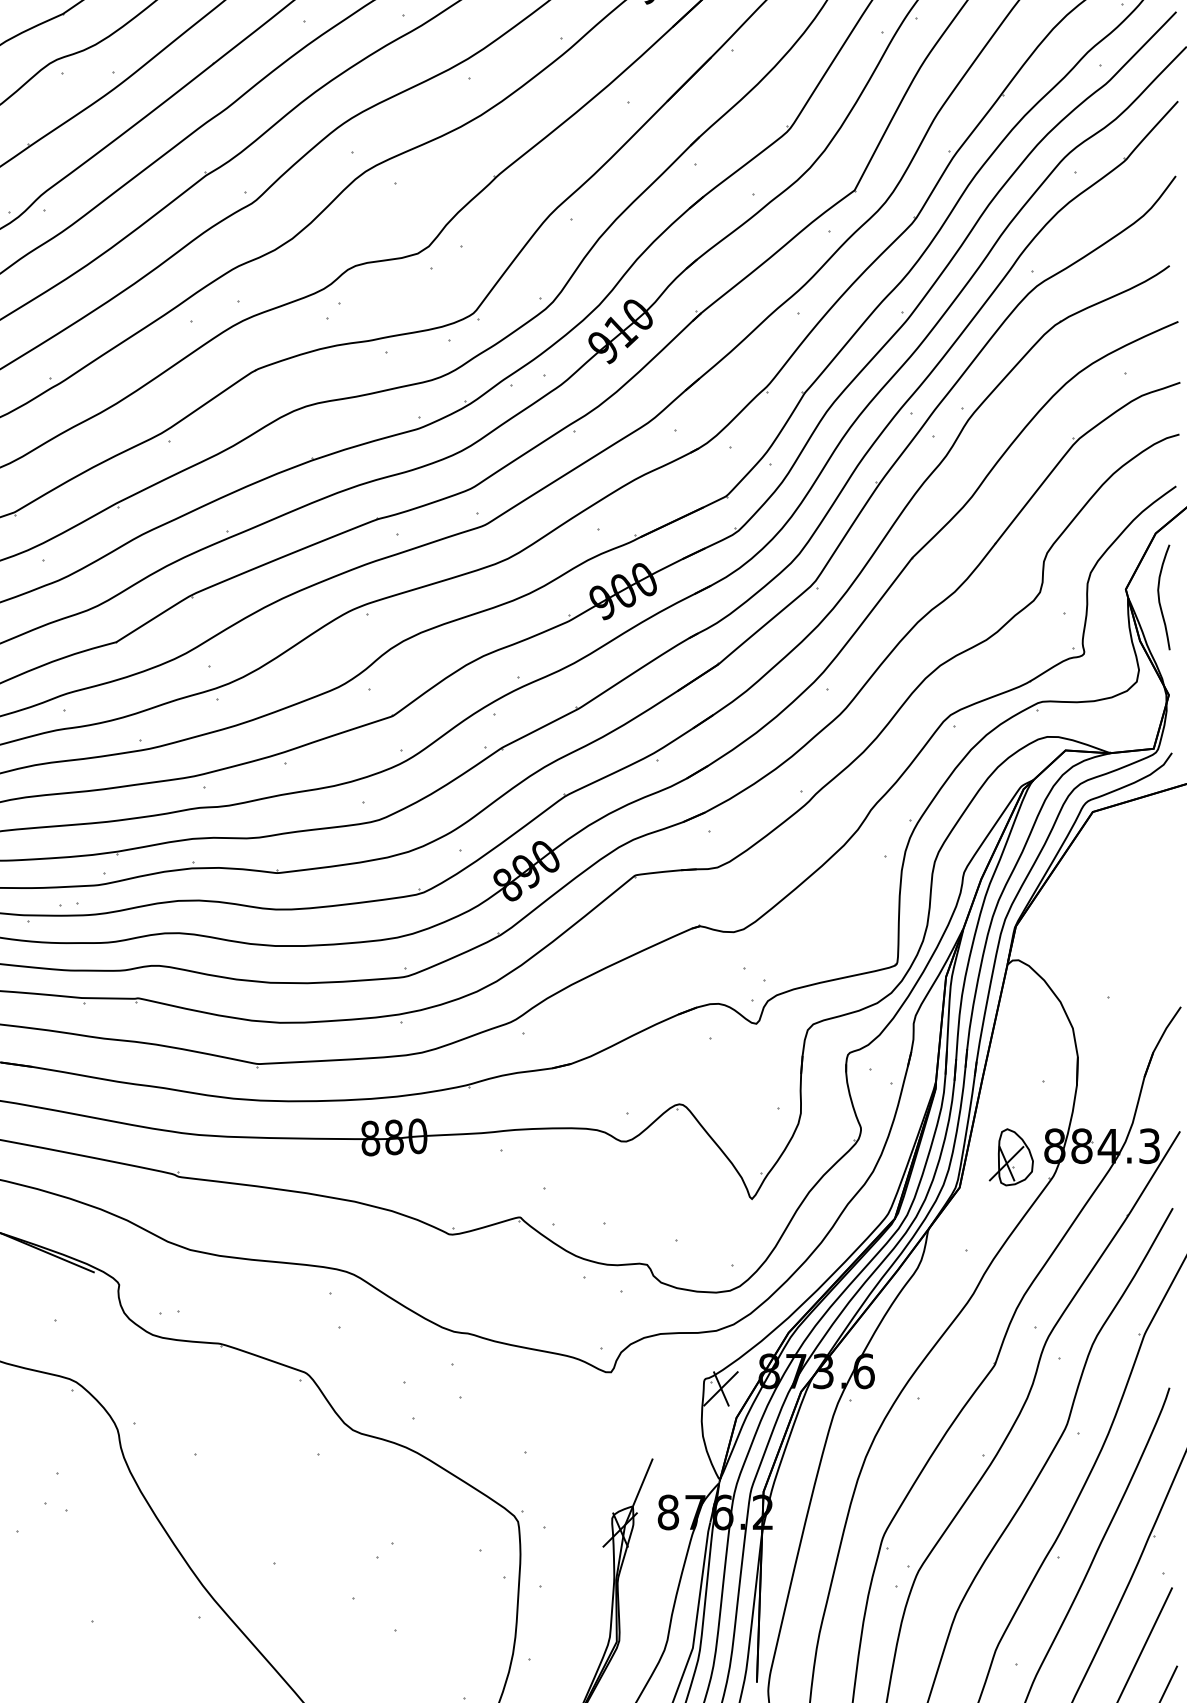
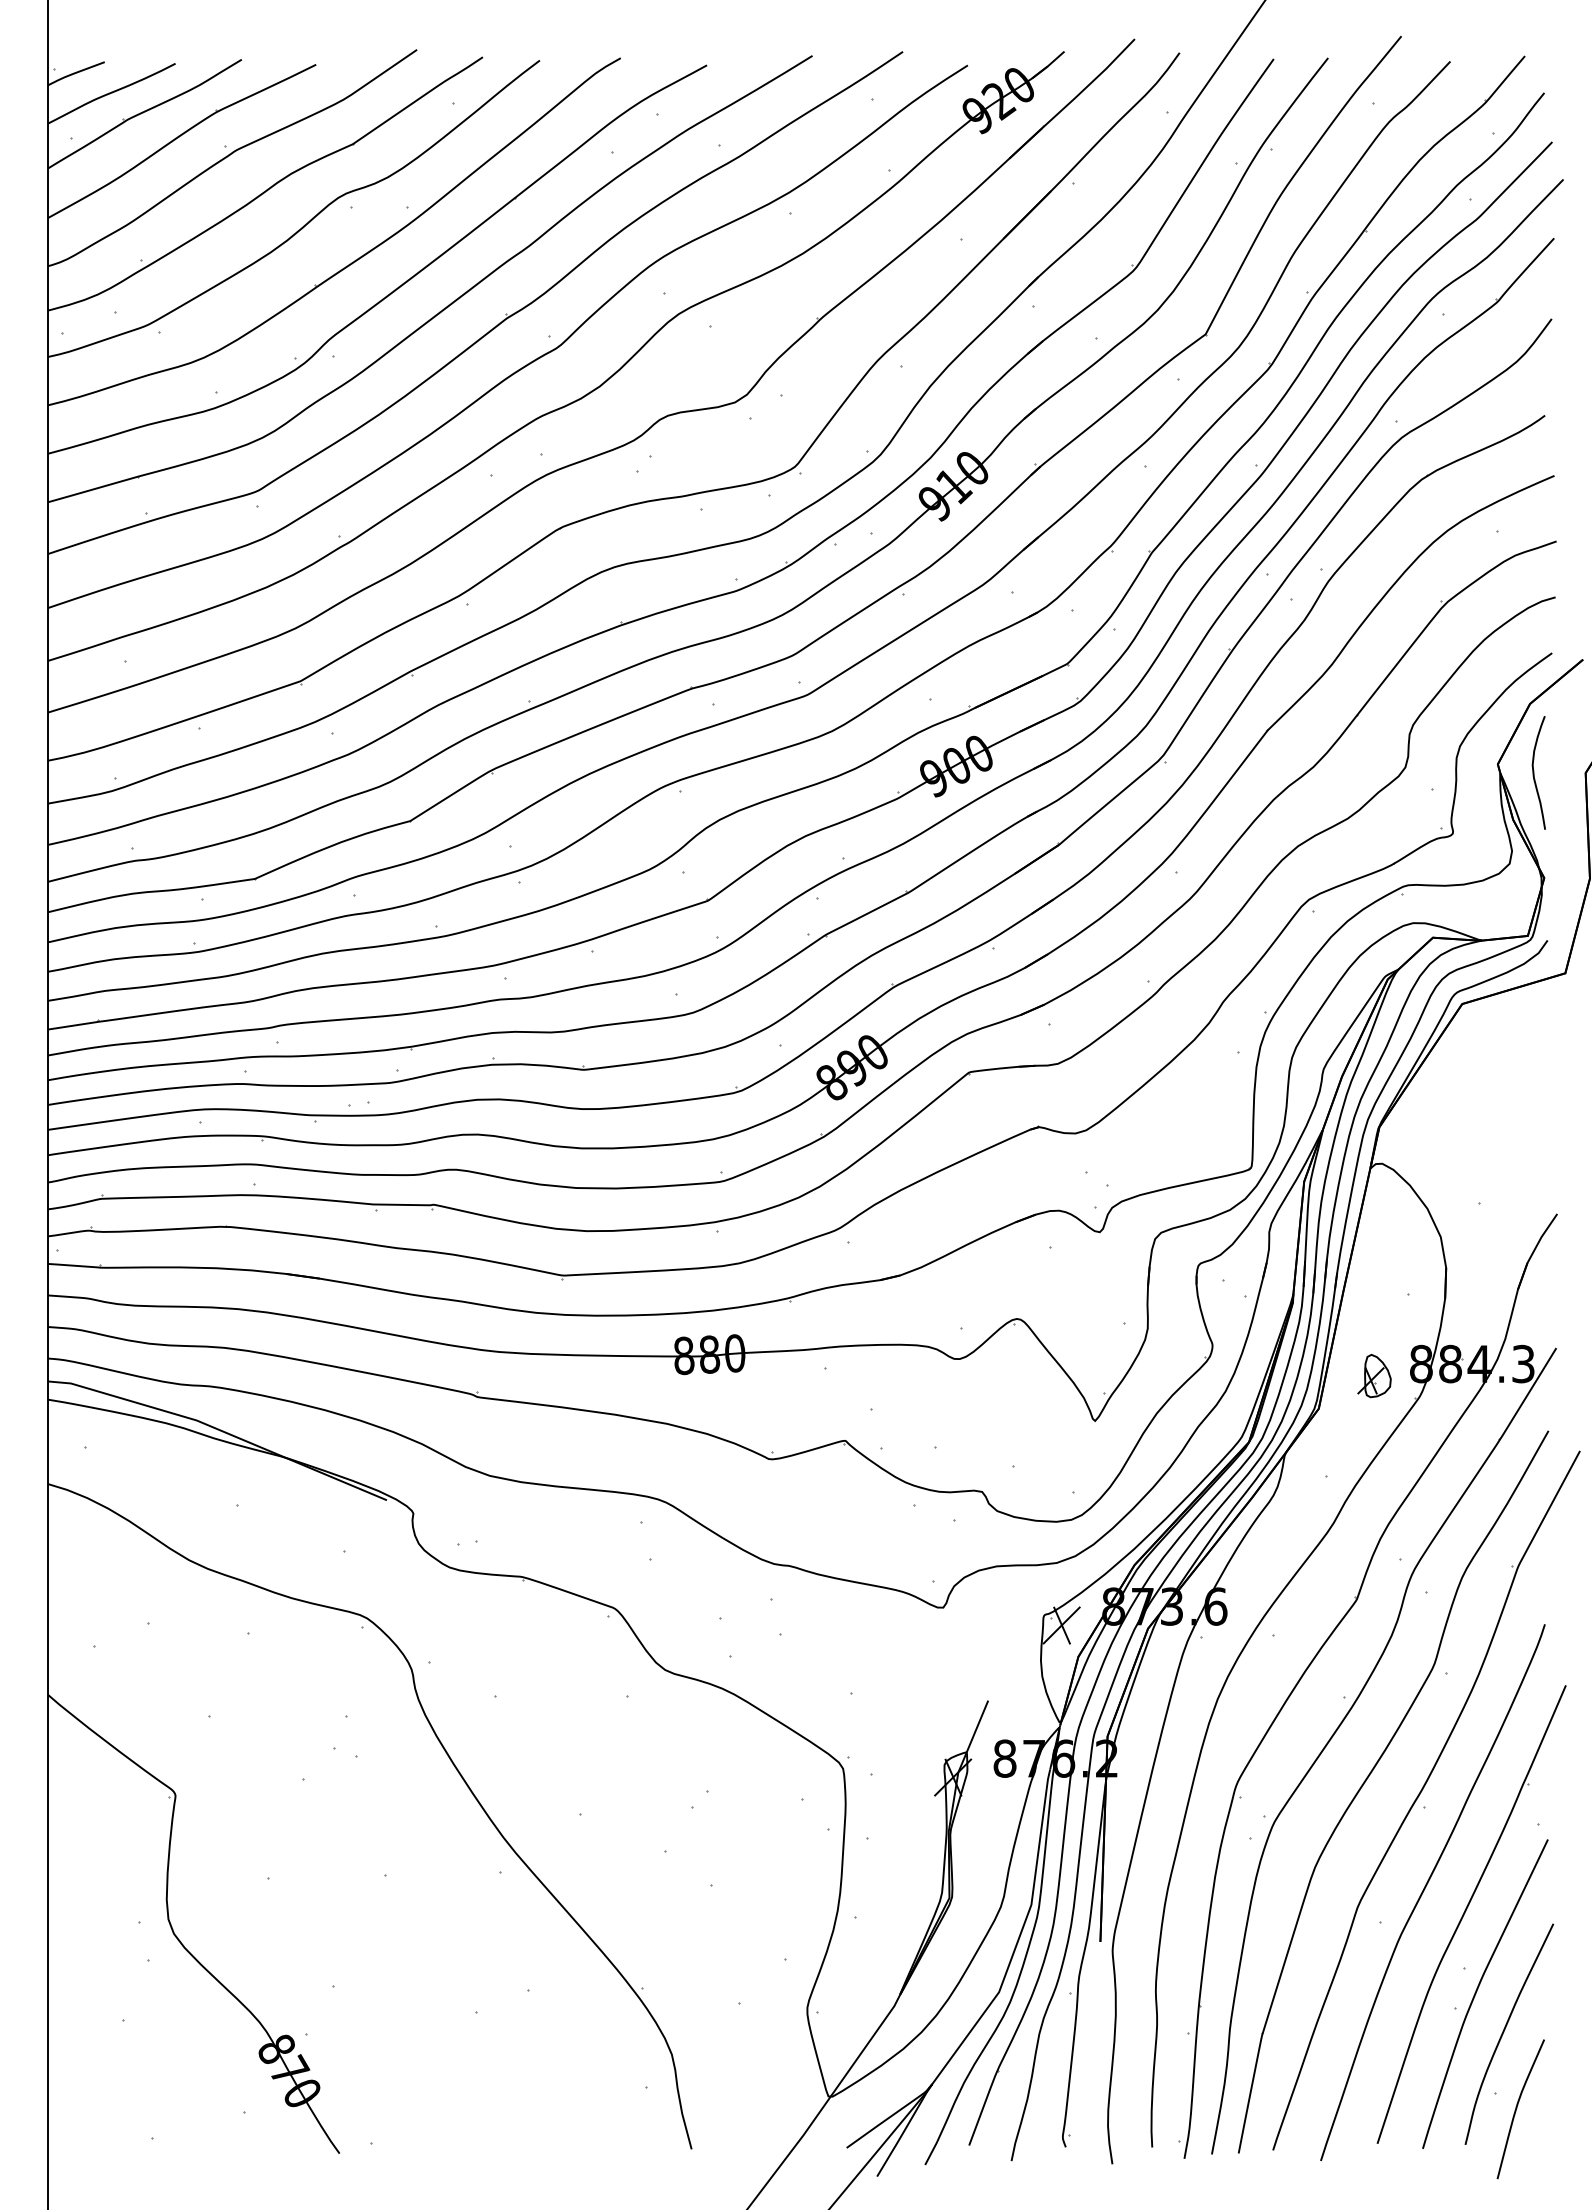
part: (1011, 1156) -> (1374, 1375), size x0.7

